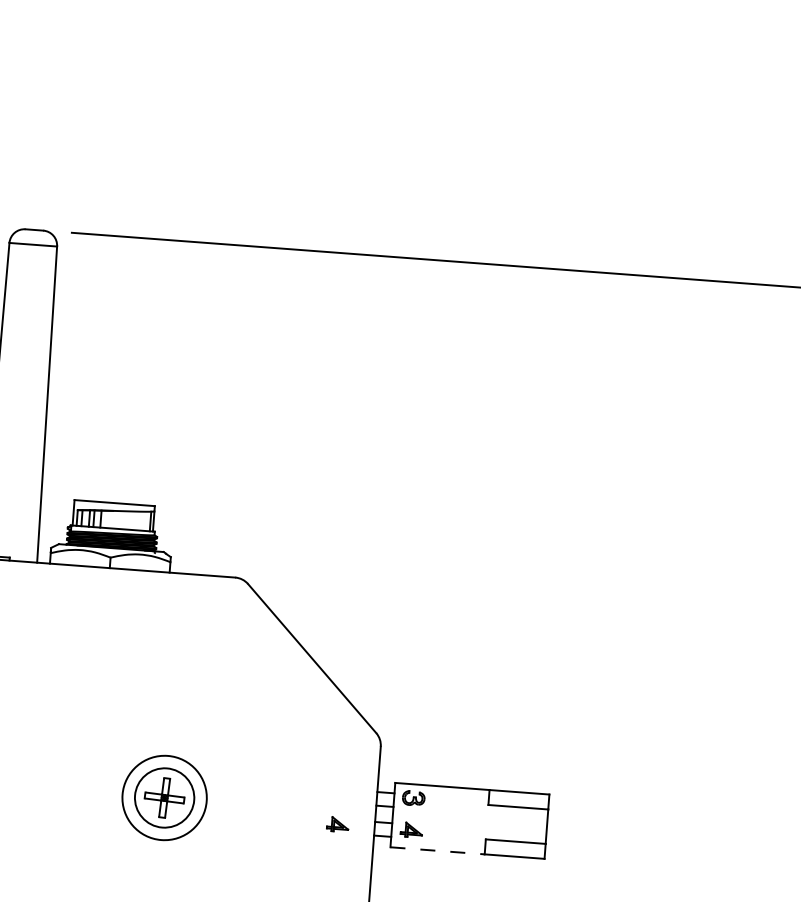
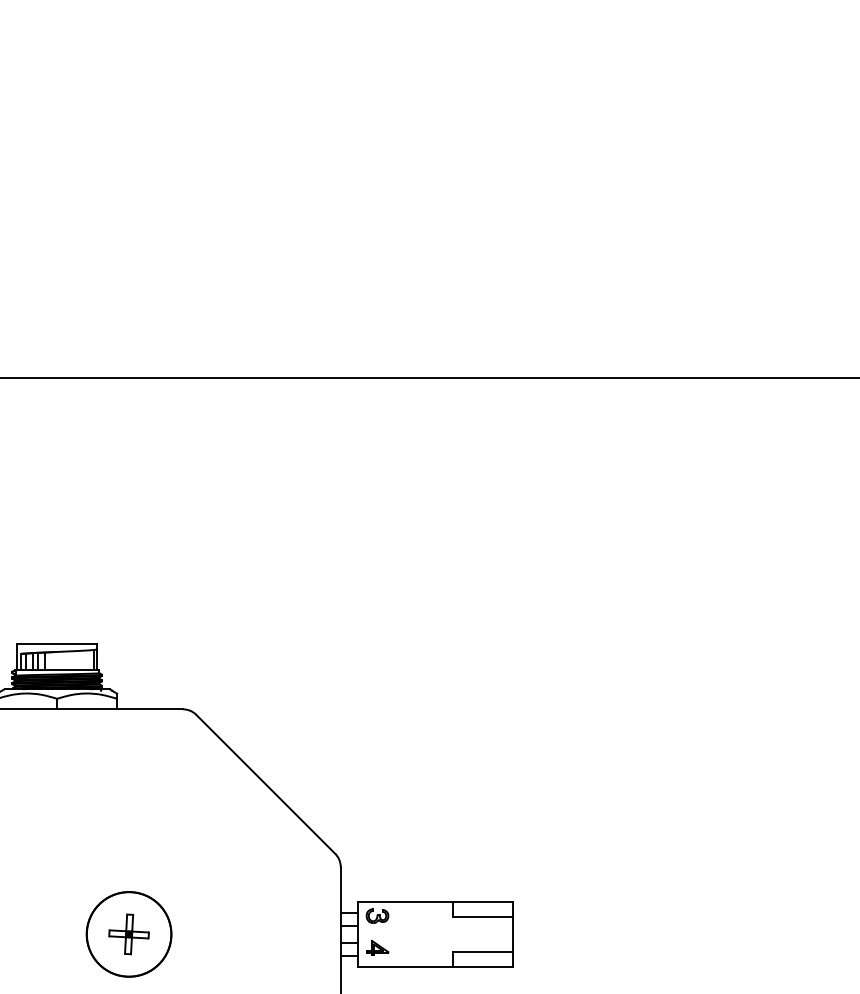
circle: (164, 798) -> (128, 934), size x1.43
part: (337, 824) -> (303, 947), removed
line: (437, 850) -> (405, 966), dashed -> solid

